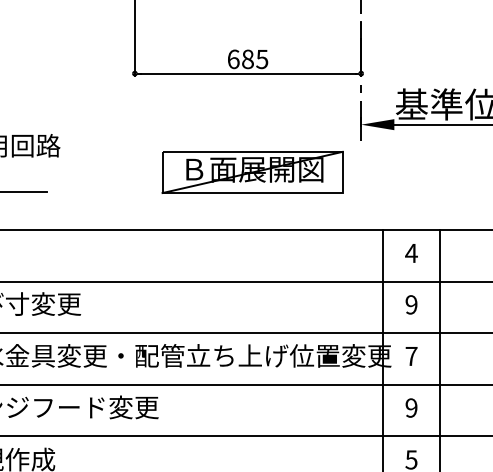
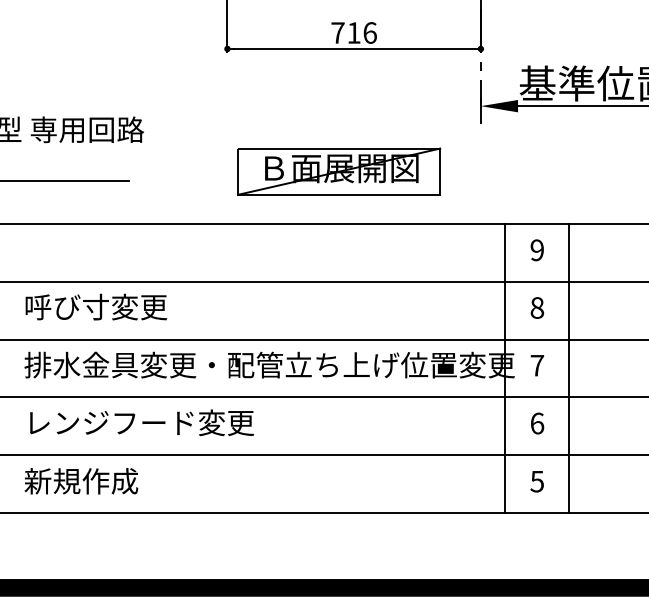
text: (247, 58) -> (353, 32), 685 -> 716
part: (252, 172) -> (339, 171), moved
text: (411, 253) -> (537, 250), 4 -> 9
text: (411, 304) -> (537, 307), 9 -> 8
text: (411, 408) -> (537, 423), 9 -> 6

